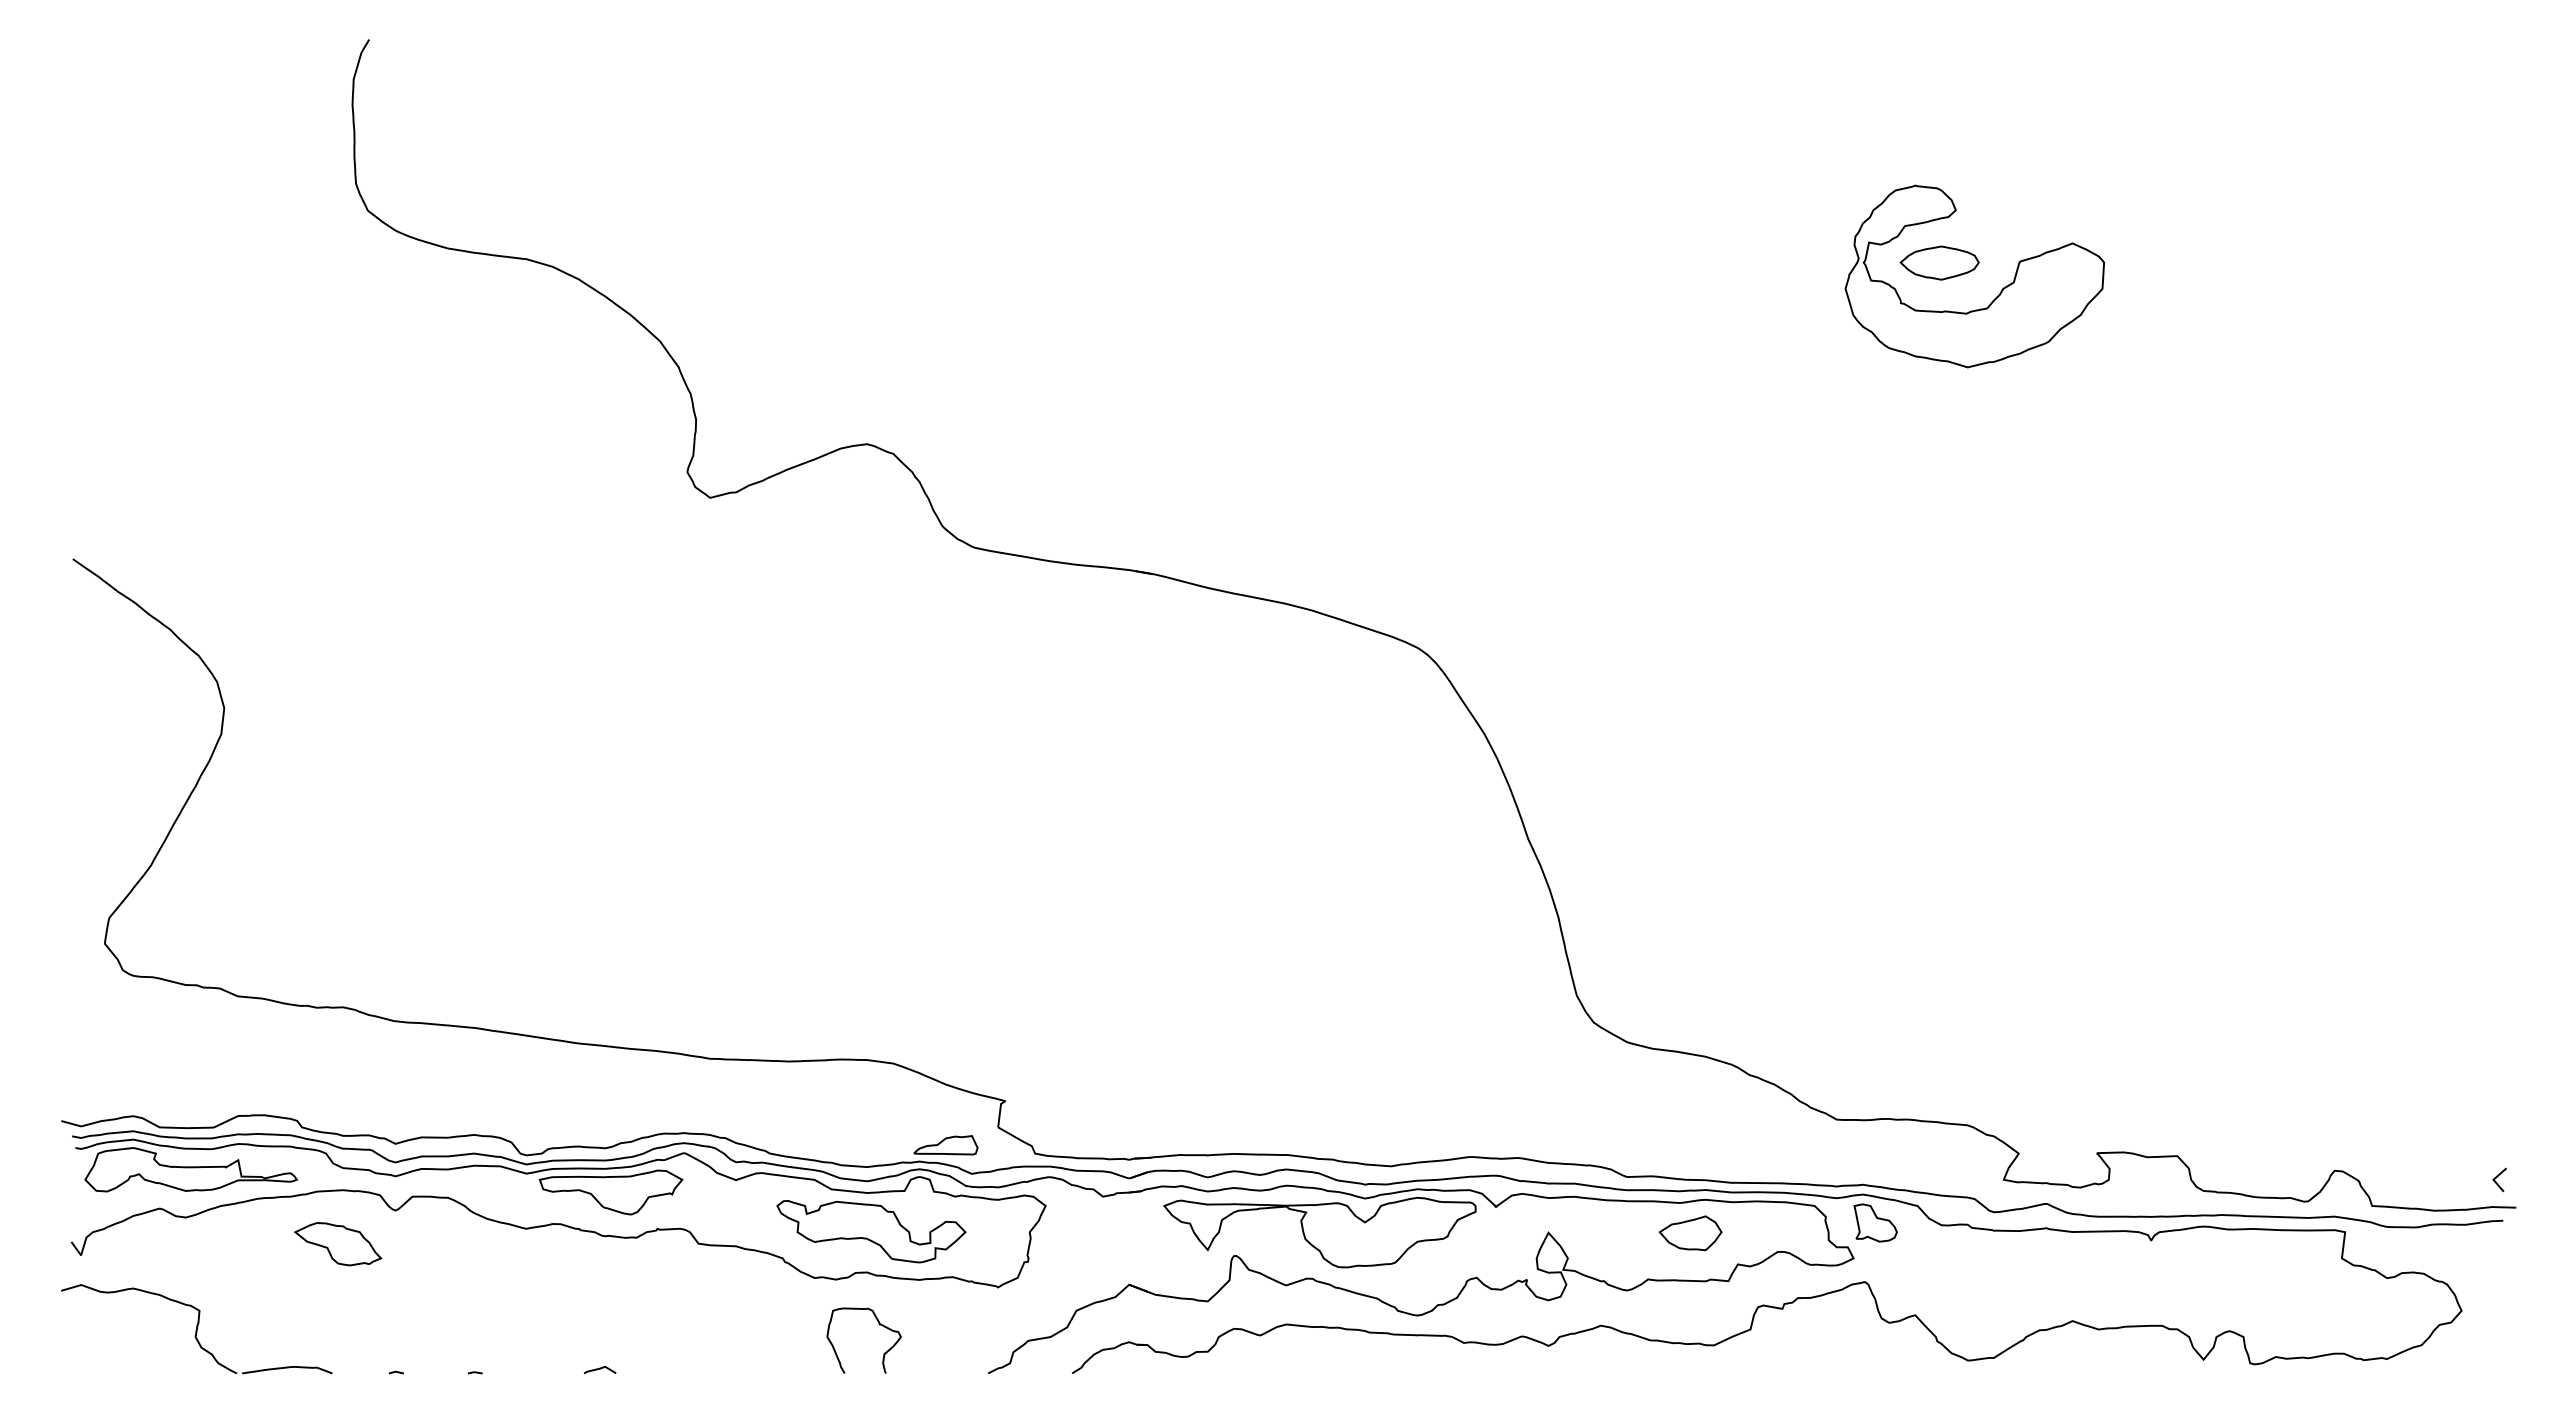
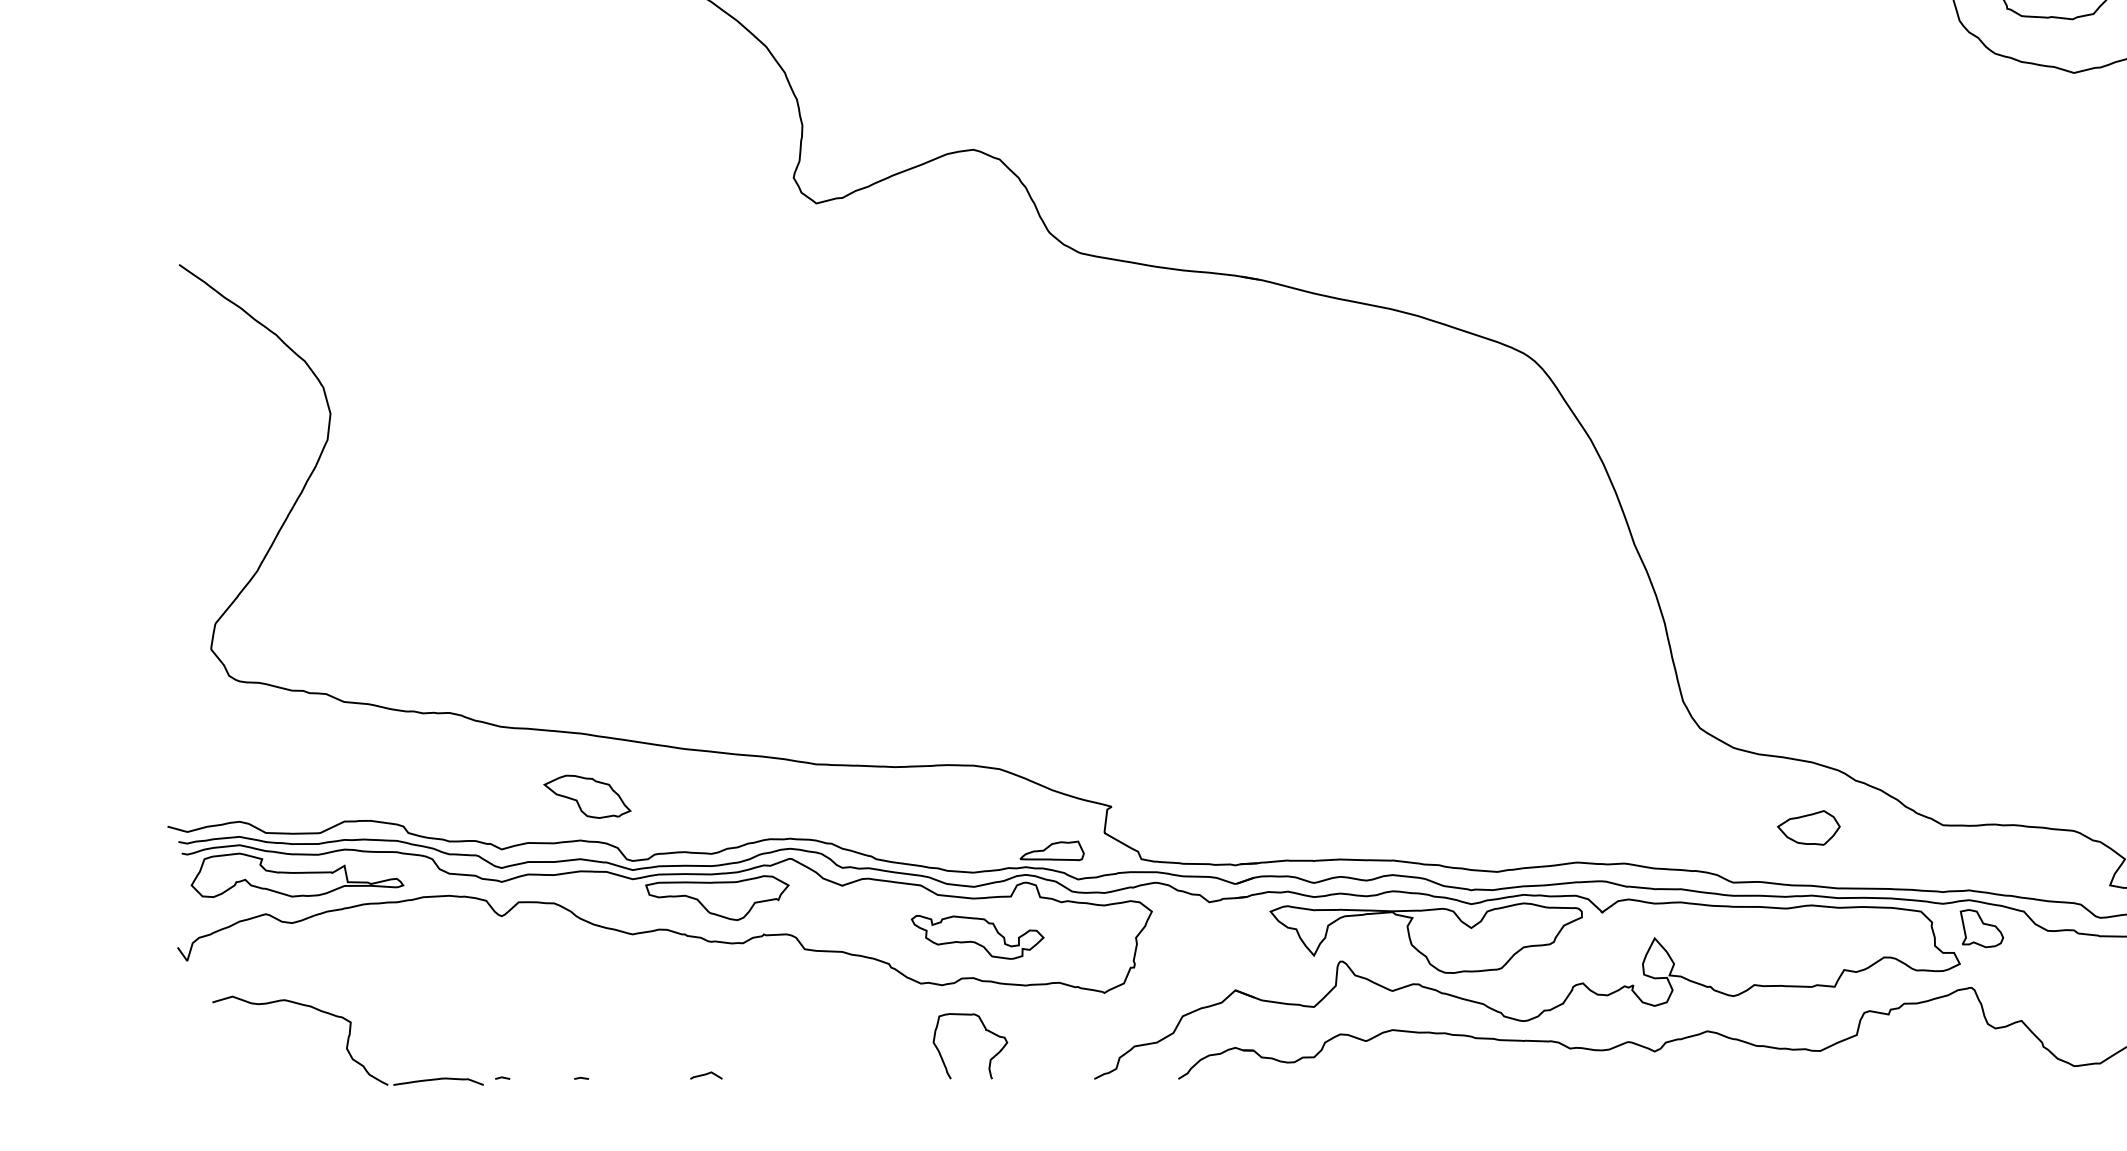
part: (871, 1231) -> (977, 937), size x0.7
part: (1690, 1233) -> (1808, 828), moved
part: (338, 1244) -> (587, 797), moved
part: (196, 1329) -> (347, 1041), moved

